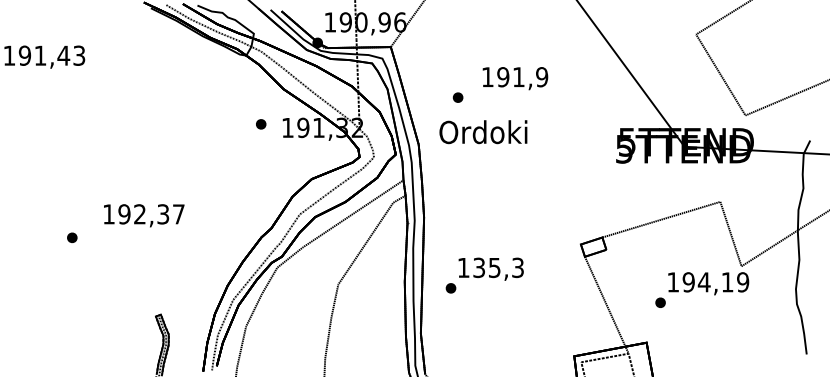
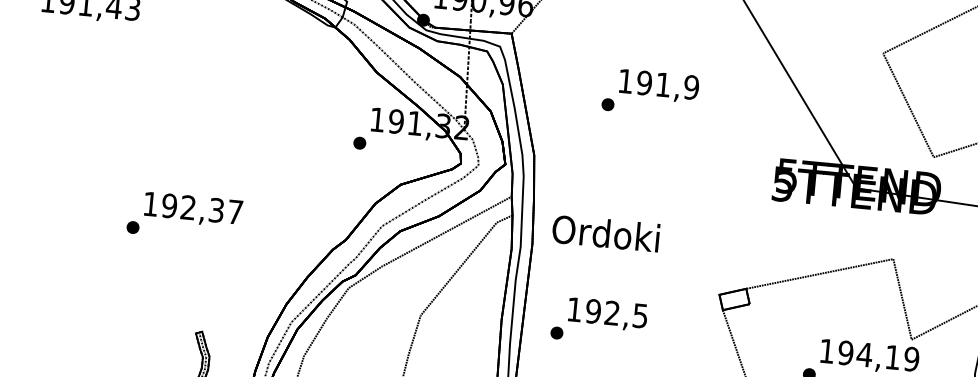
part: (457, 97) -> (607, 104), moved
part: (261, 124) -> (360, 143), moved
text: (483, 132) -> (606, 233), moved
part: (72, 237) -> (133, 227), moved
text: (498, 267) -> (616, 313), 135,3 -> 192,5

